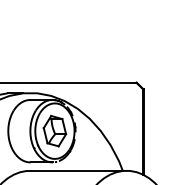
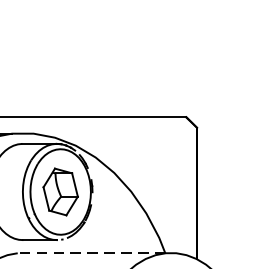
line: (74, 170) -> (90, 252), solid -> dashed

